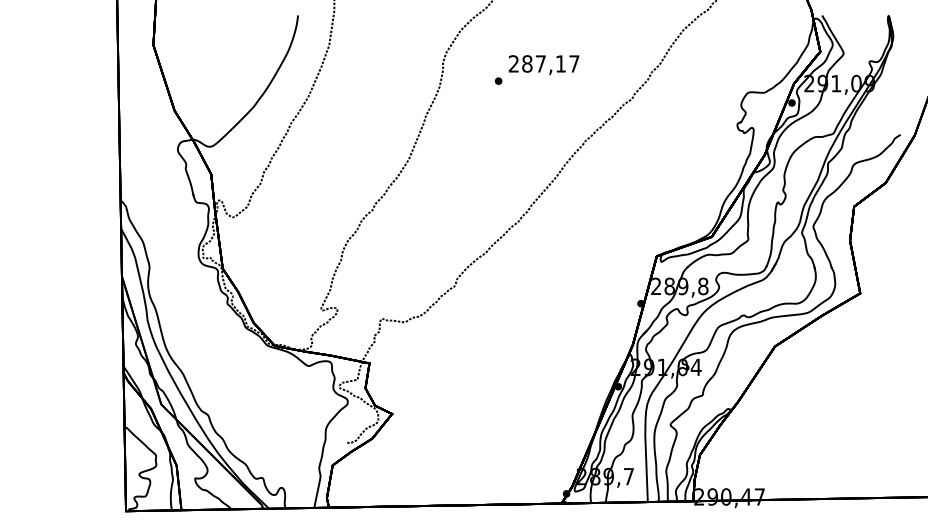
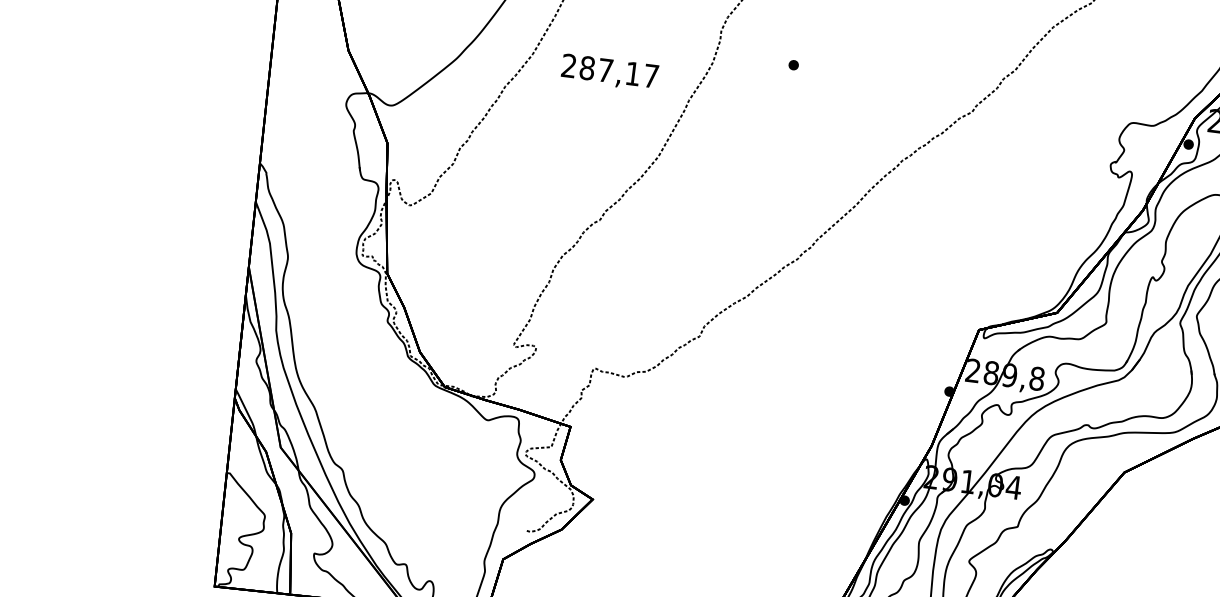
text: (543, 65) -> (609, 73), moved

